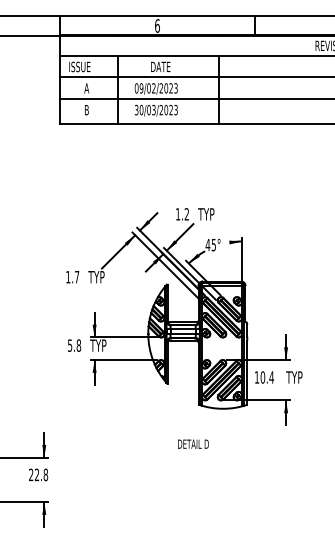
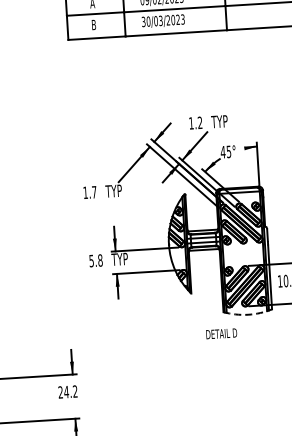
arc: (222, 408) -> (247, 314), solid -> dashed
text: (193, 443) -> (221, 333), moved
text: (41, 474) -> (70, 391), 22.8 -> 24.2

